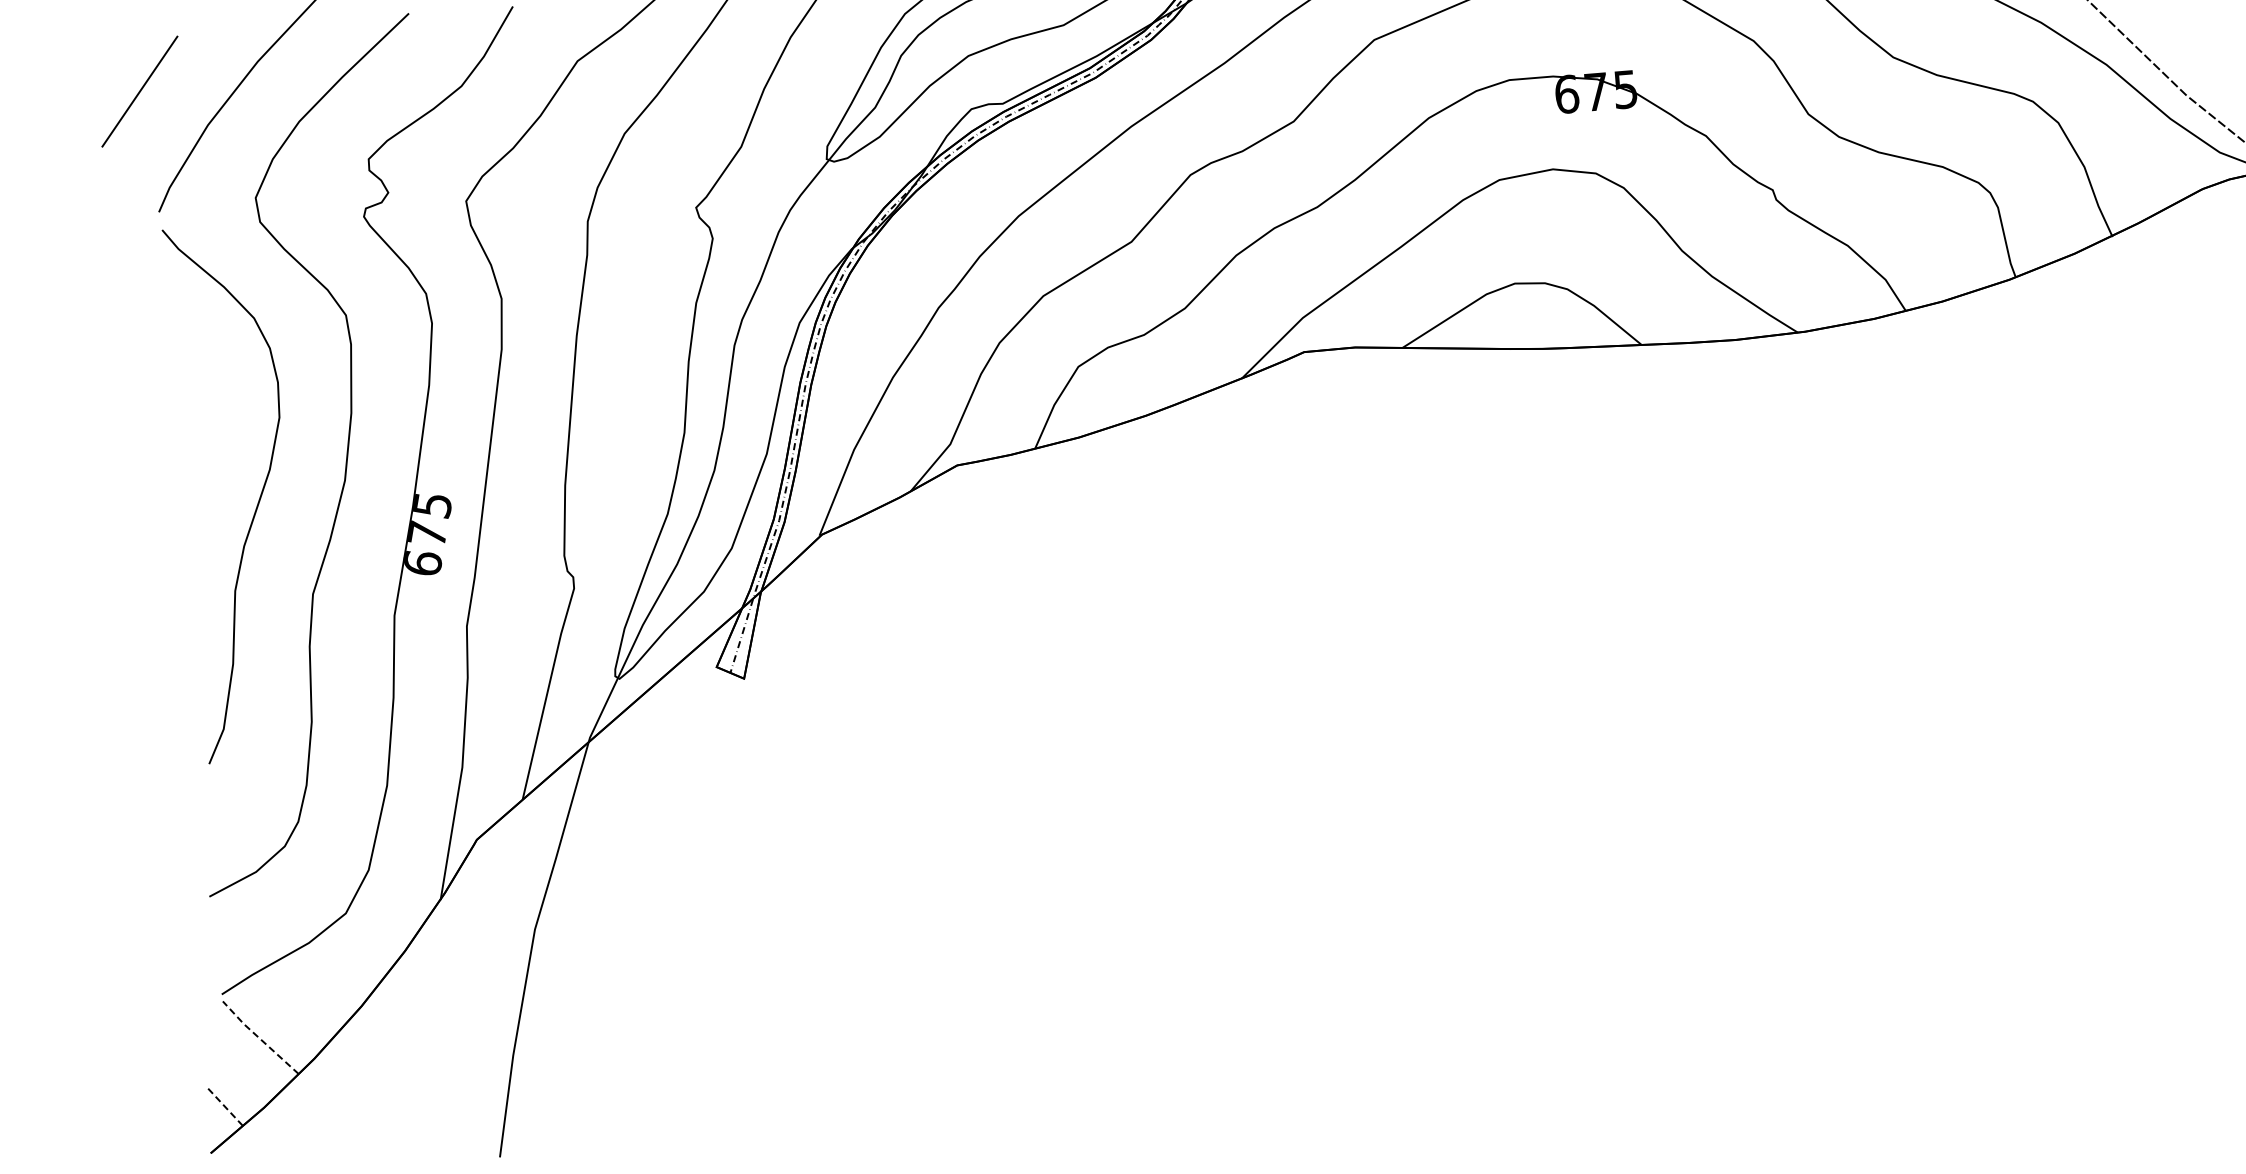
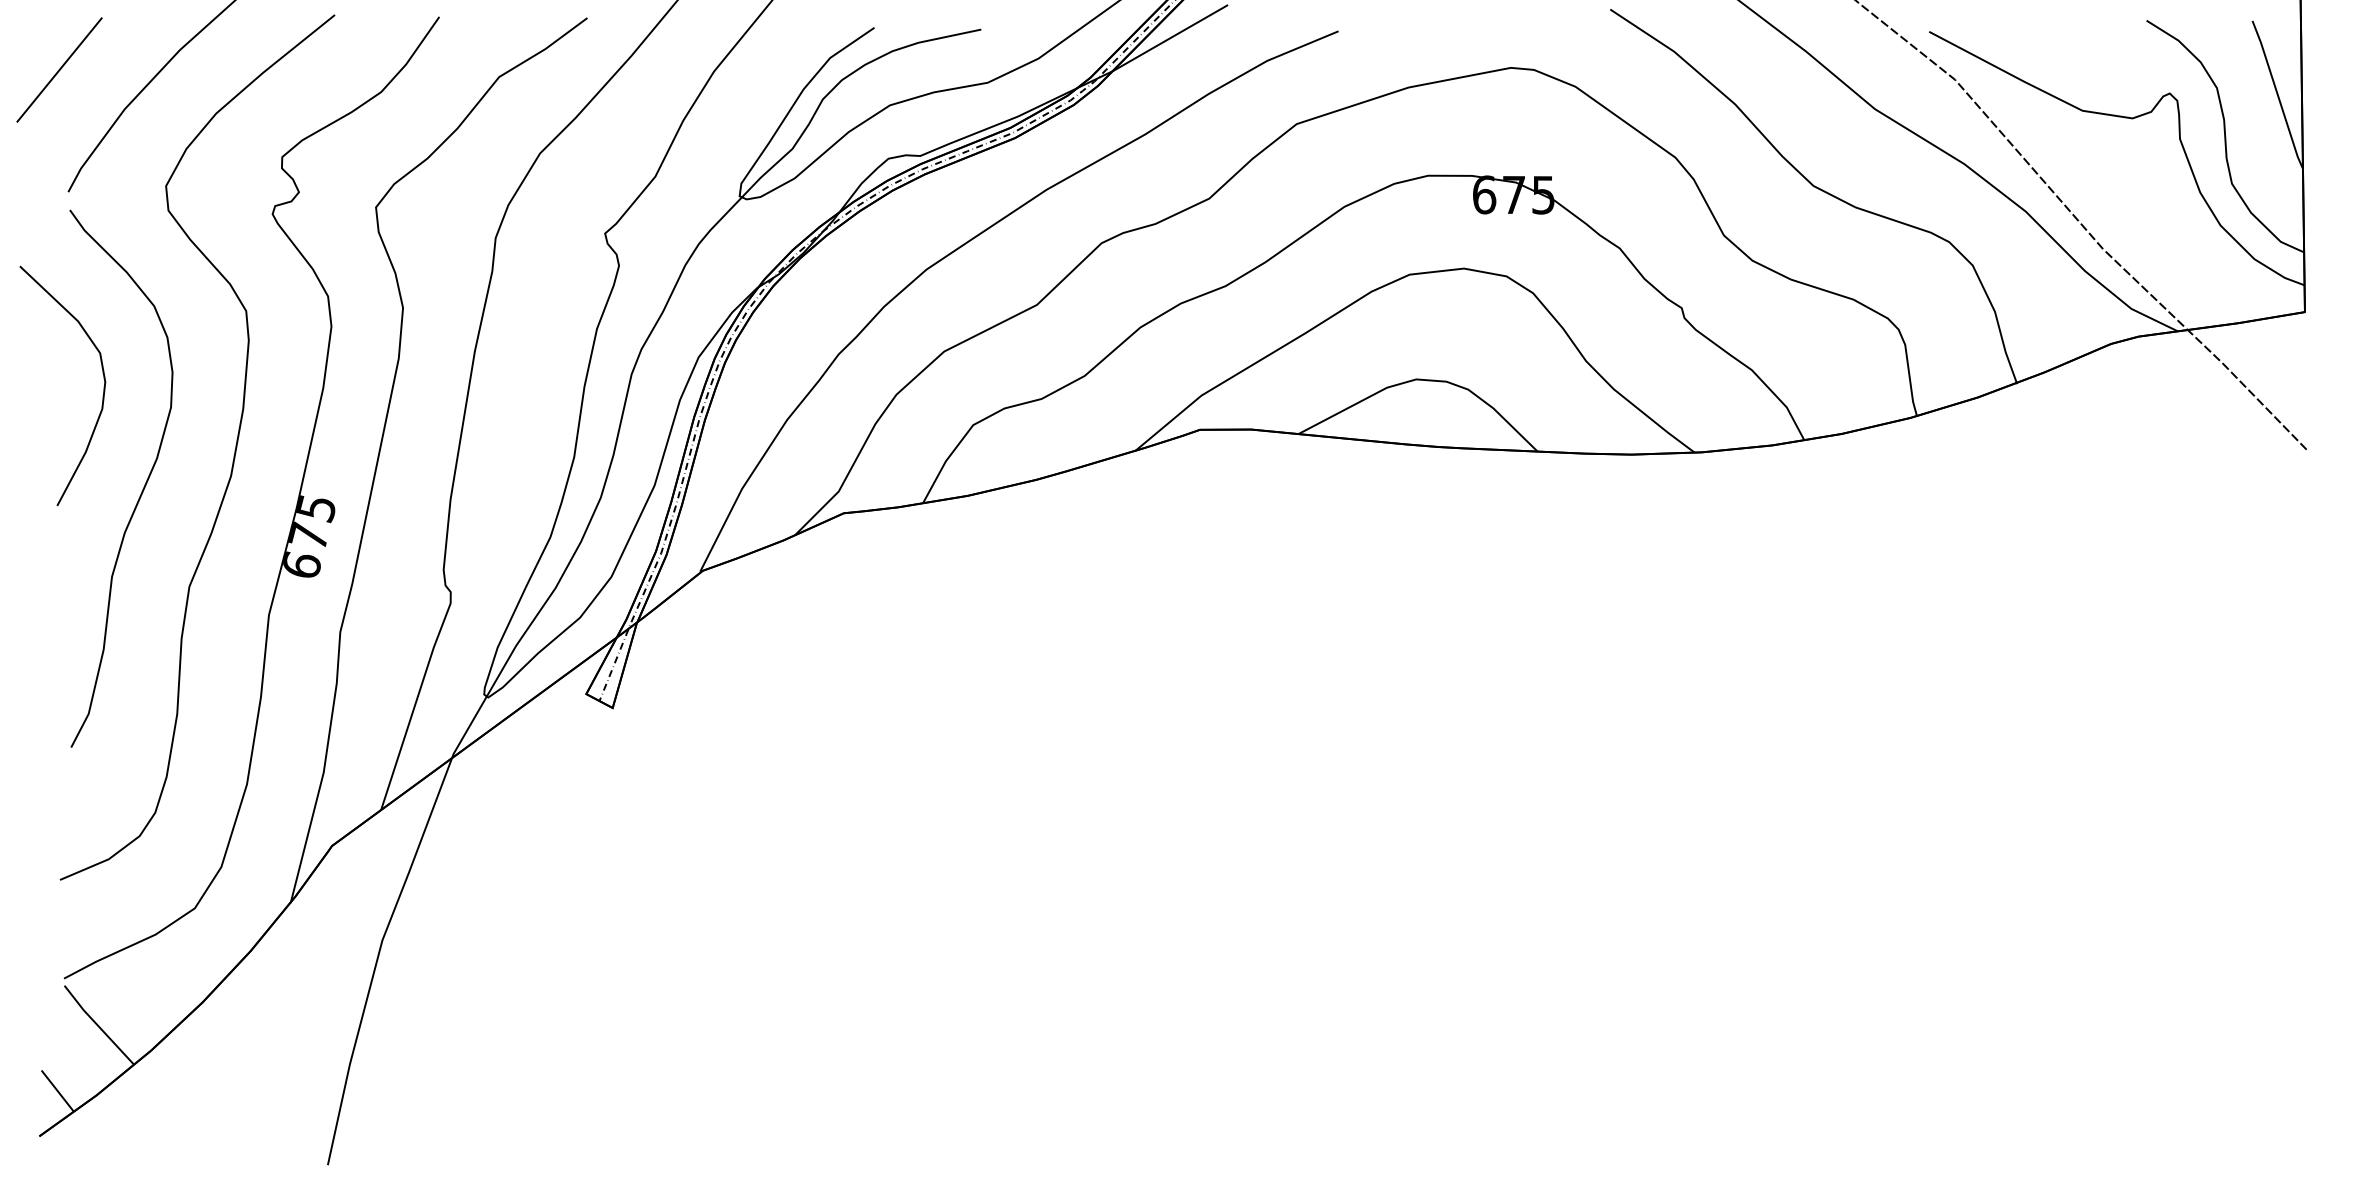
curve: (210, 402) -> (103, 386), added
line: (259, 1038) -> (97, 1025), dashed -> solid
line: (224, 1106) -> (57, 1090), dashed -> solid

